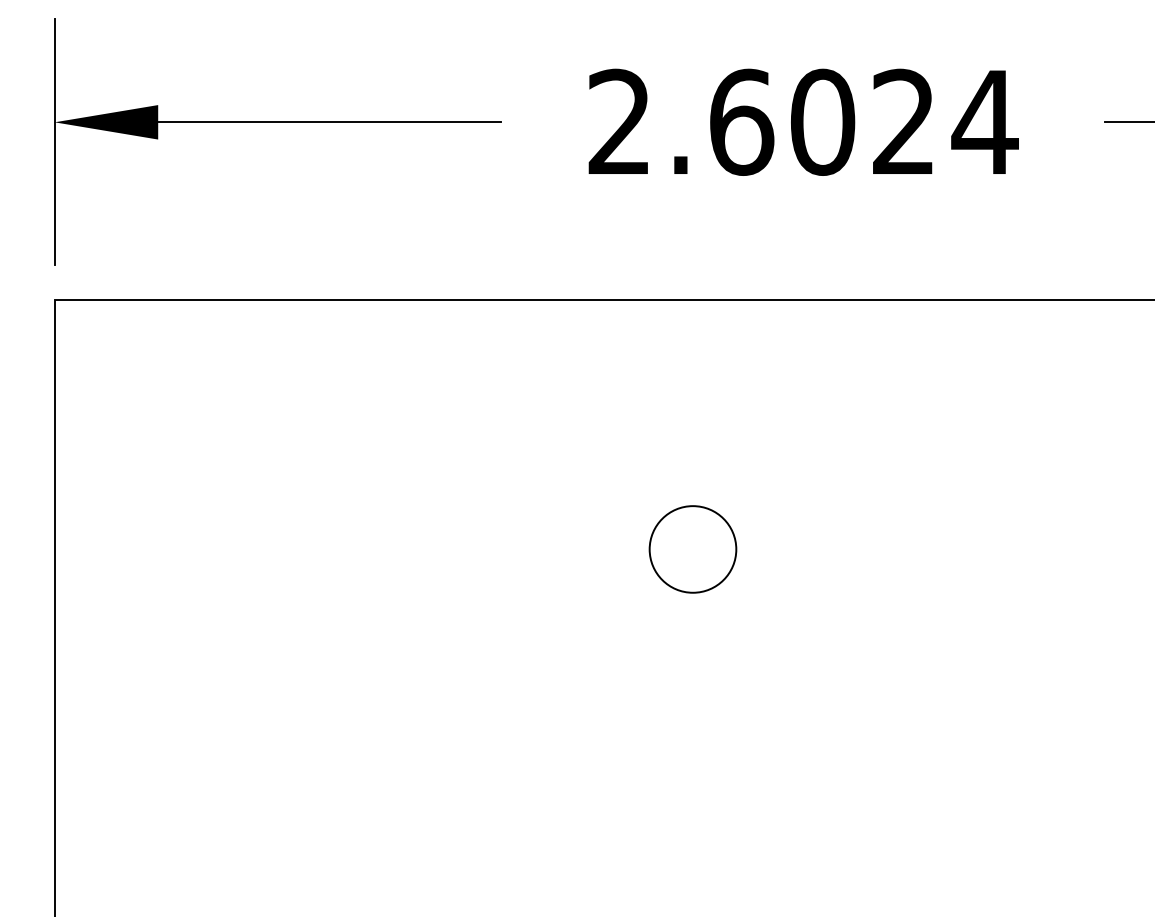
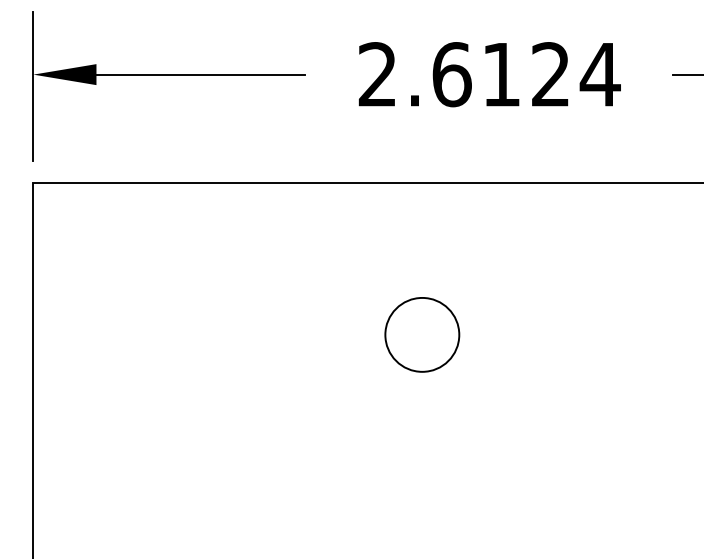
text: (822, 122) -> (501, 74), 2.6024 -> 2.6124
circle: (693, 548) -> (422, 334), size x1.4

